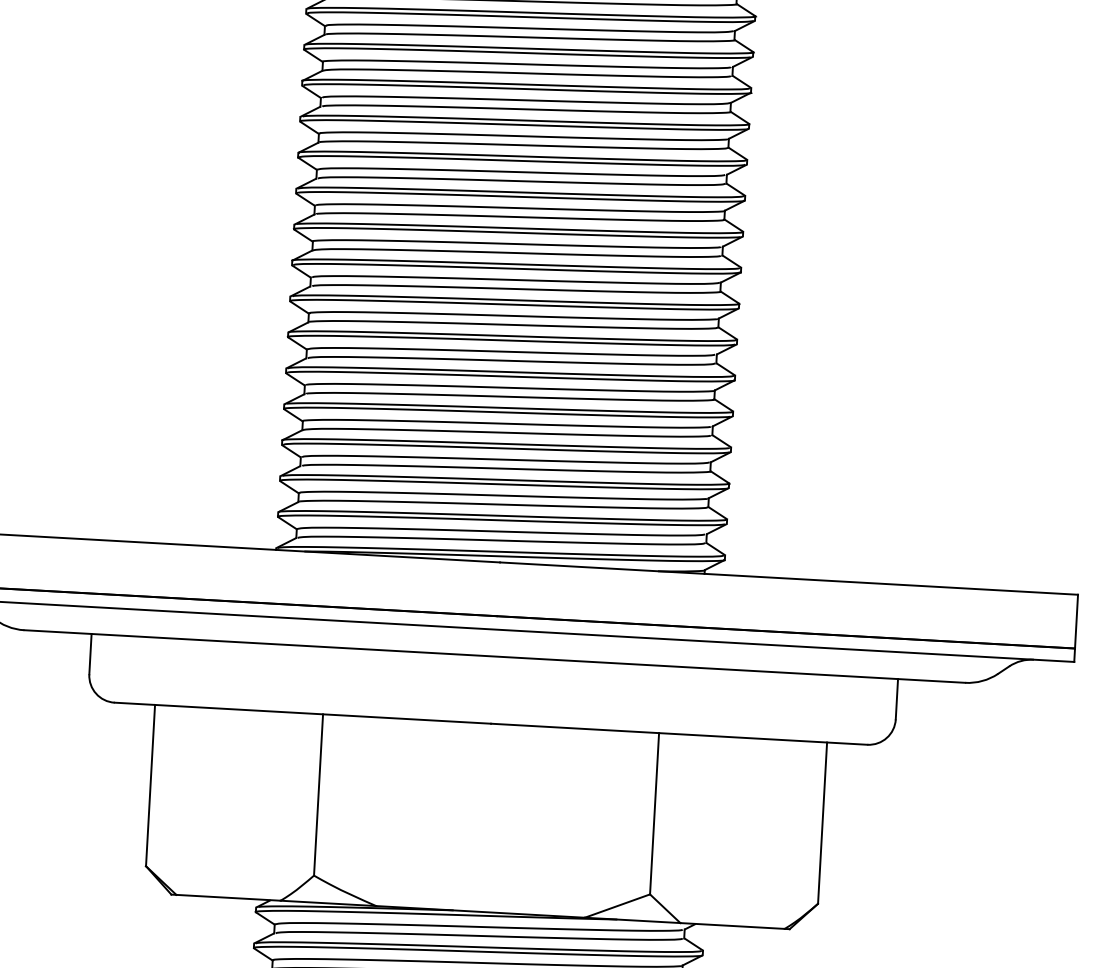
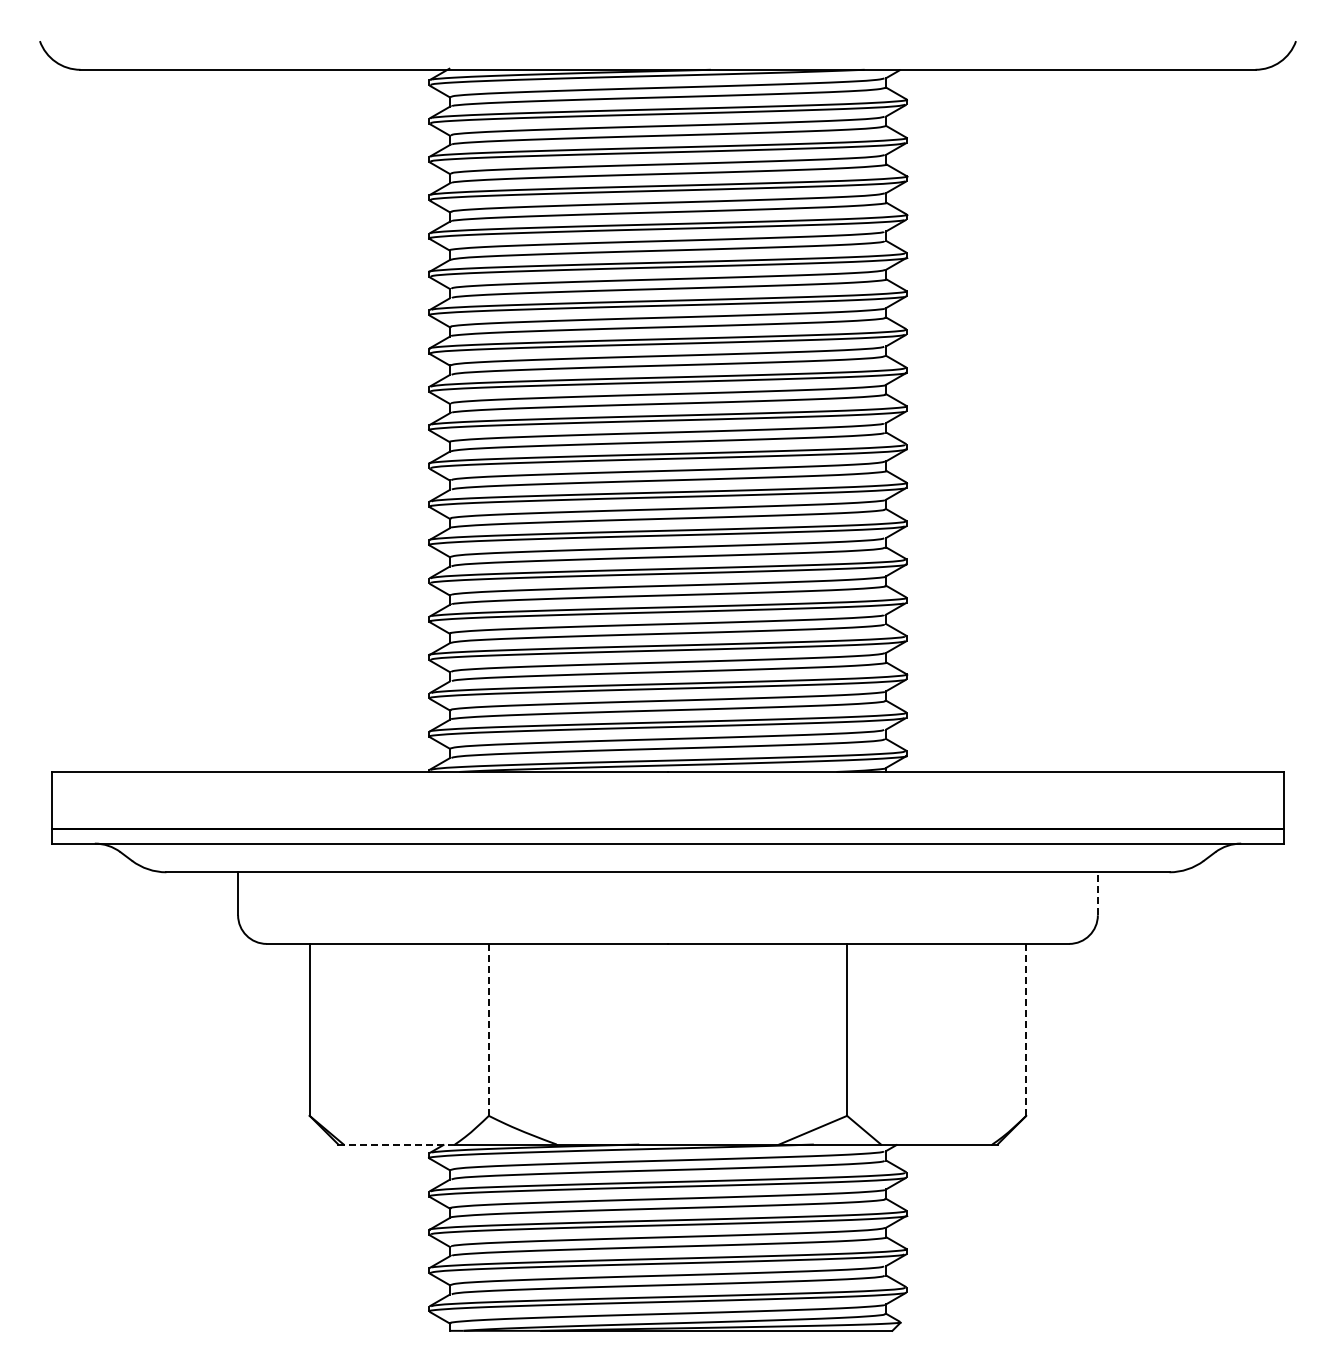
line: (896, 698) -> (1097, 893), solid -> dashed
line: (318, 794) -> (488, 1029), solid -> dashed
line: (822, 822) -> (1026, 1029), solid -> dashed
line: (228, 897) -> (399, 1144), solid -> dashed

